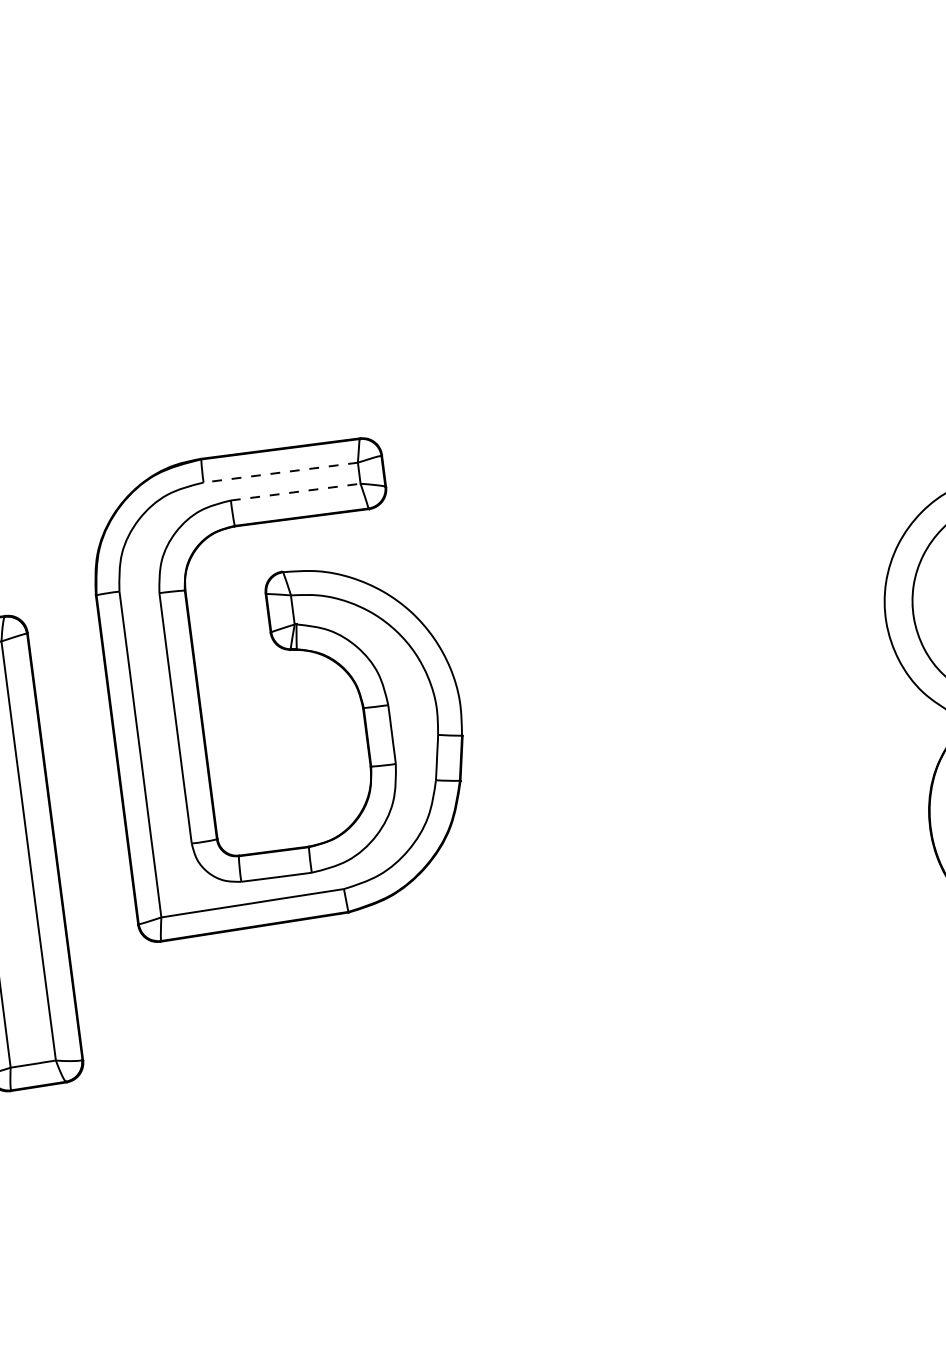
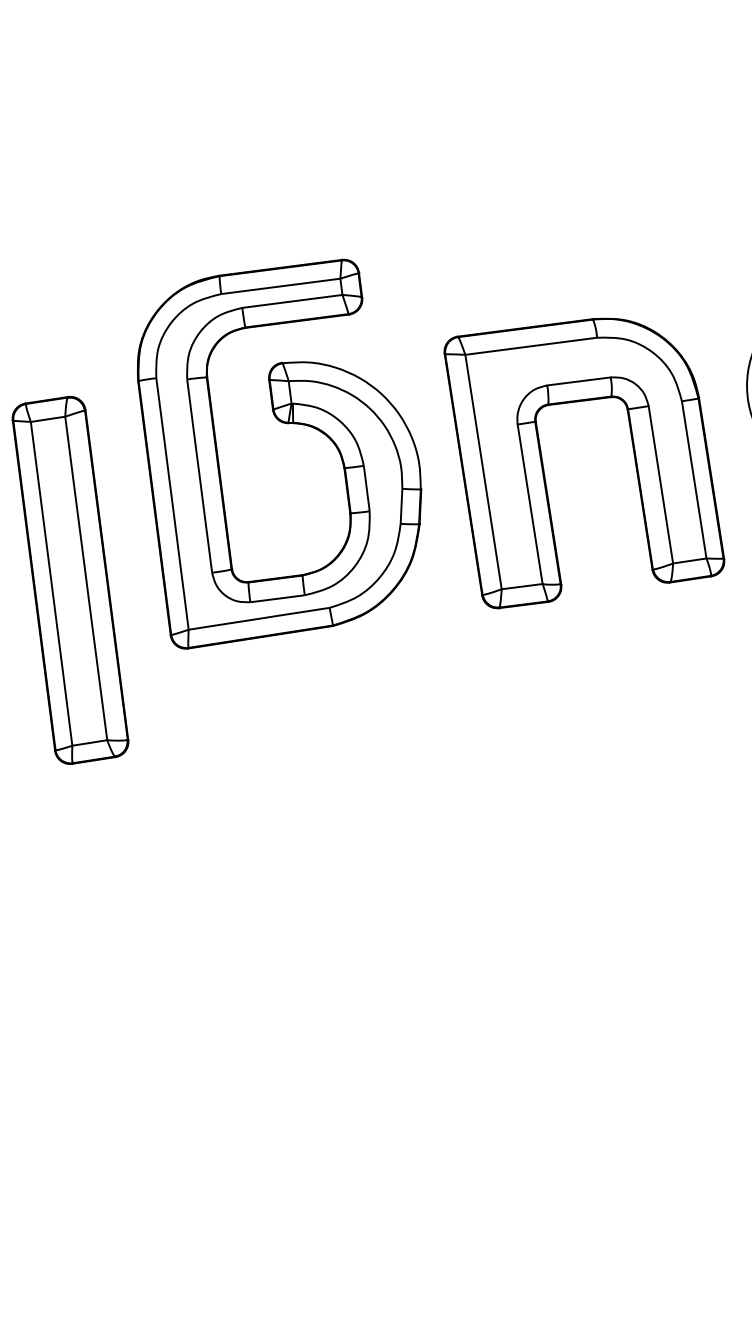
line: (280, 472) -> (280, 286), dashed -> solid
line: (295, 492) -> (292, 301), dashed -> solid
part: (622, 709) -> (544, 469), added

